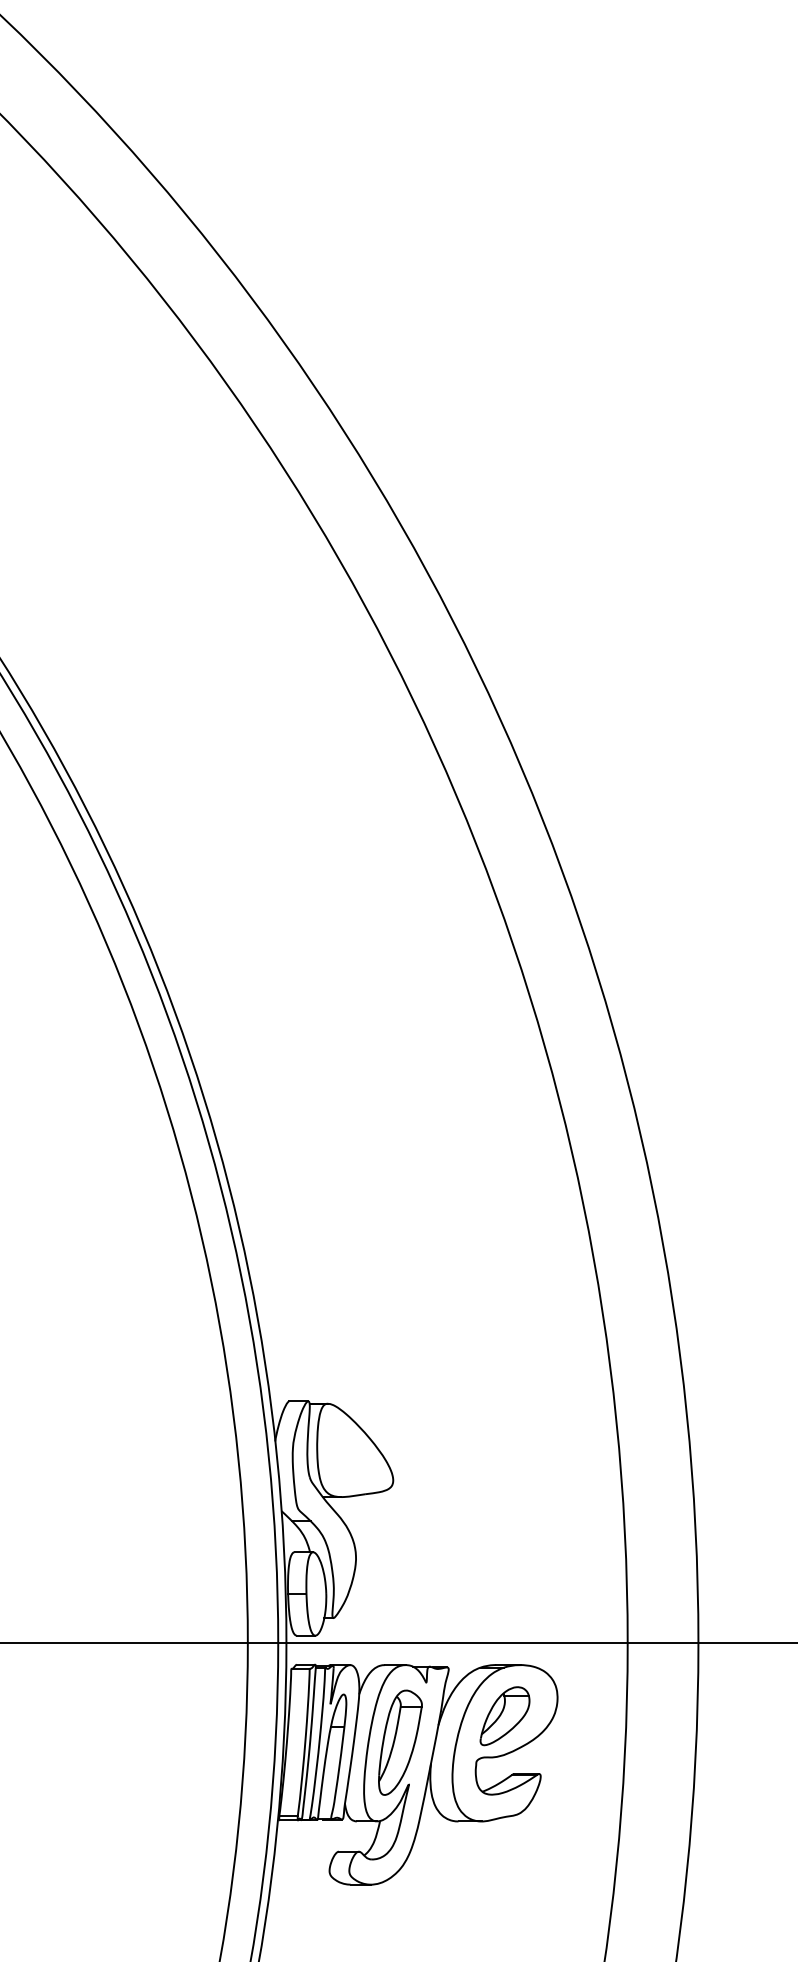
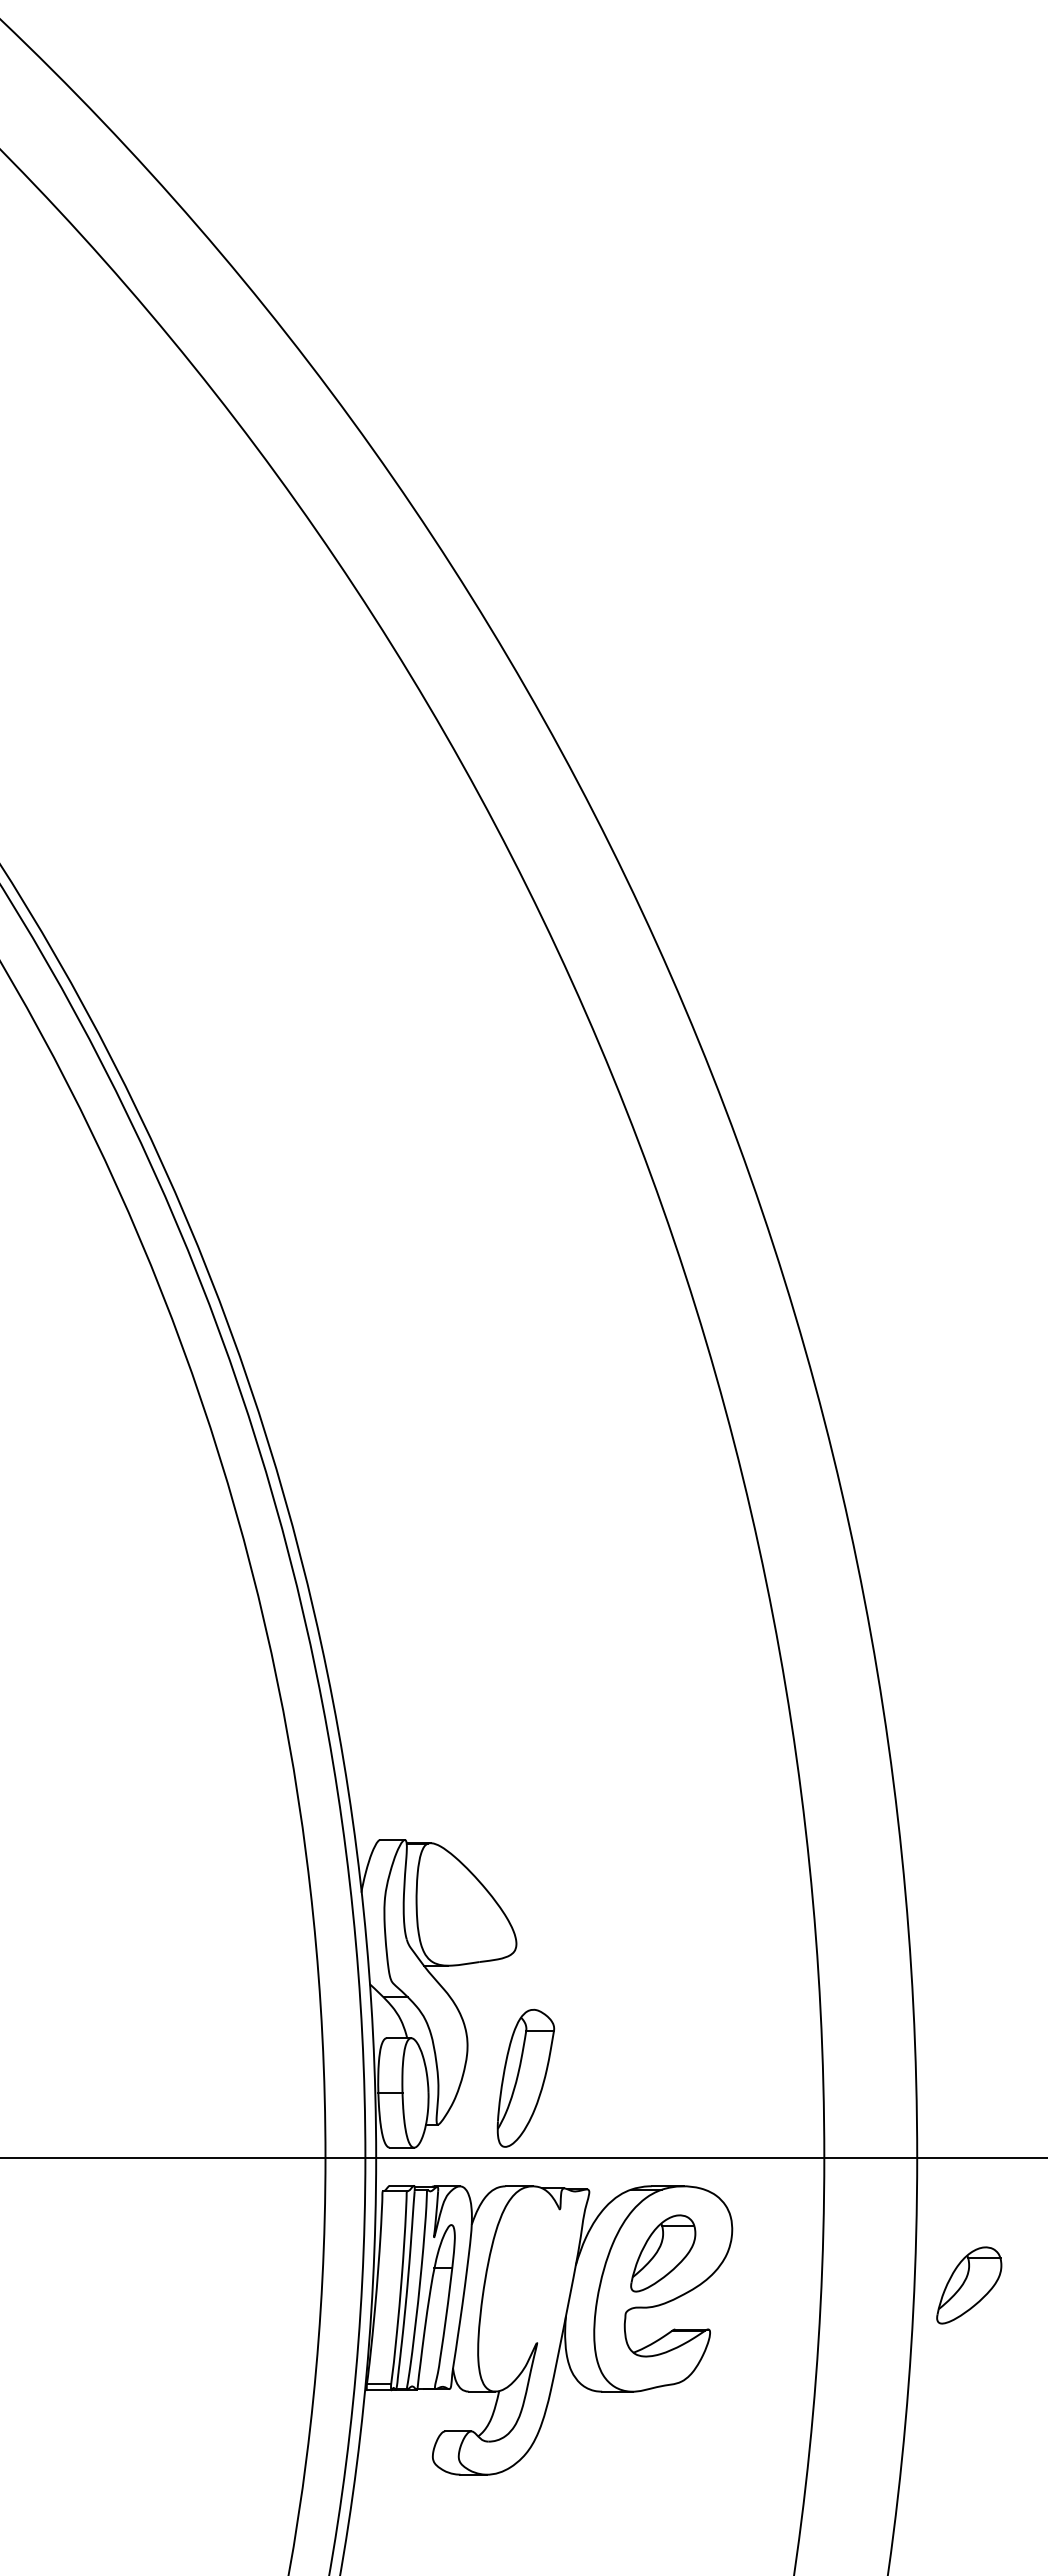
part: (738, 1740) -> (969, 2285), added
part: (400, 1742) -> (525, 2077), moved

